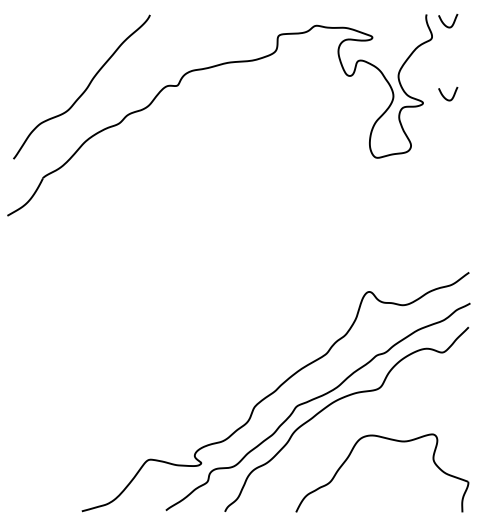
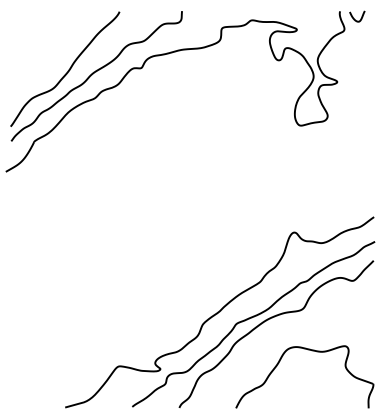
curve: (118, 92) -> (94, 73), added
curve: (445, 97) -> (355, 77), removed

